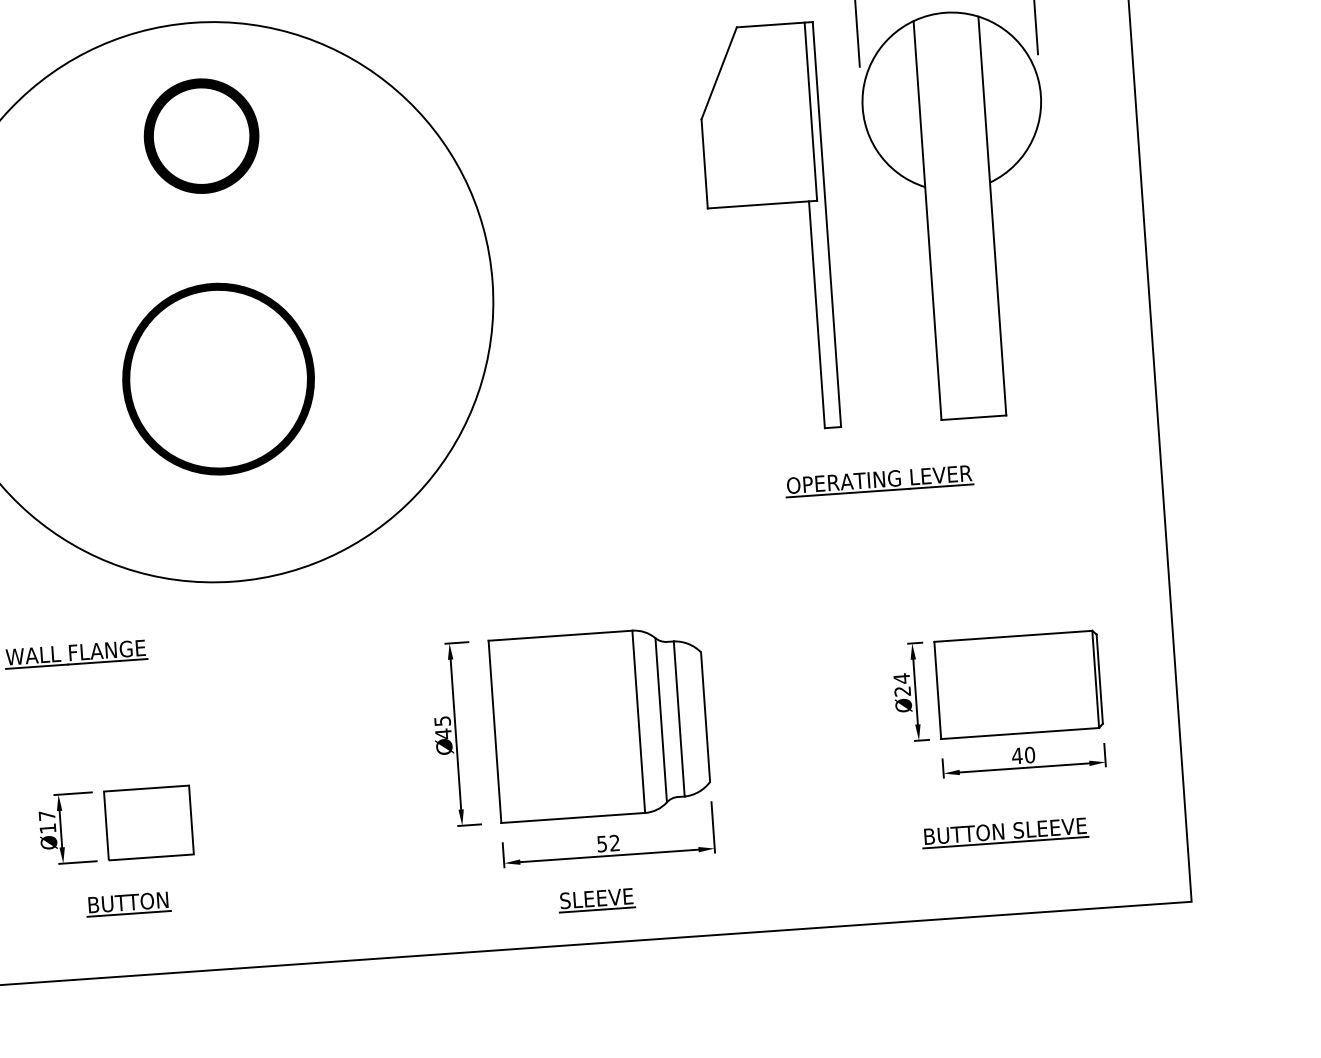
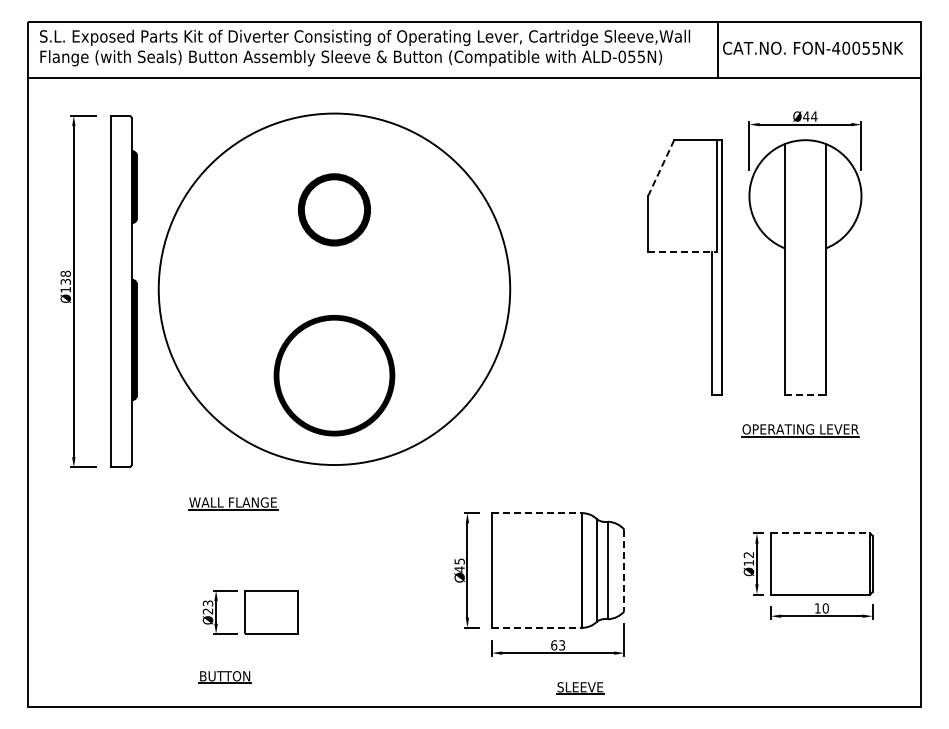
line: (719, 73) -> (661, 168), solid -> dashed
part: (201, 135) -> (334, 209), moved
line: (762, 205) -> (682, 252), solid -> dashed
part: (218, 378) -> (334, 375), moved
line: (973, 417) -> (805, 394), solid -> dashed
part: (879, 481) -> (800, 430), moved
line: (560, 636) -> (537, 513), solid -> dashed
line: (1013, 636) -> (820, 533), solid -> dashed
text: (901, 684) -> (748, 558), Ø24 -> Ø12
line: (705, 717) -> (624, 570), solid -> dashed
text: (1016, 756) -> (817, 608), 40 -> 10
line: (573, 817) -> (537, 627), solid -> dashed
text: (46, 822) -> (207, 607), Ø17 -> Ø23
part: (1004, 832) -> (806, 655), removed
text: (609, 843) -> (558, 645), 52 -> 63
part: (597, 900) -> (580, 688), moved
part: (127, 904) -> (224, 677), moved

